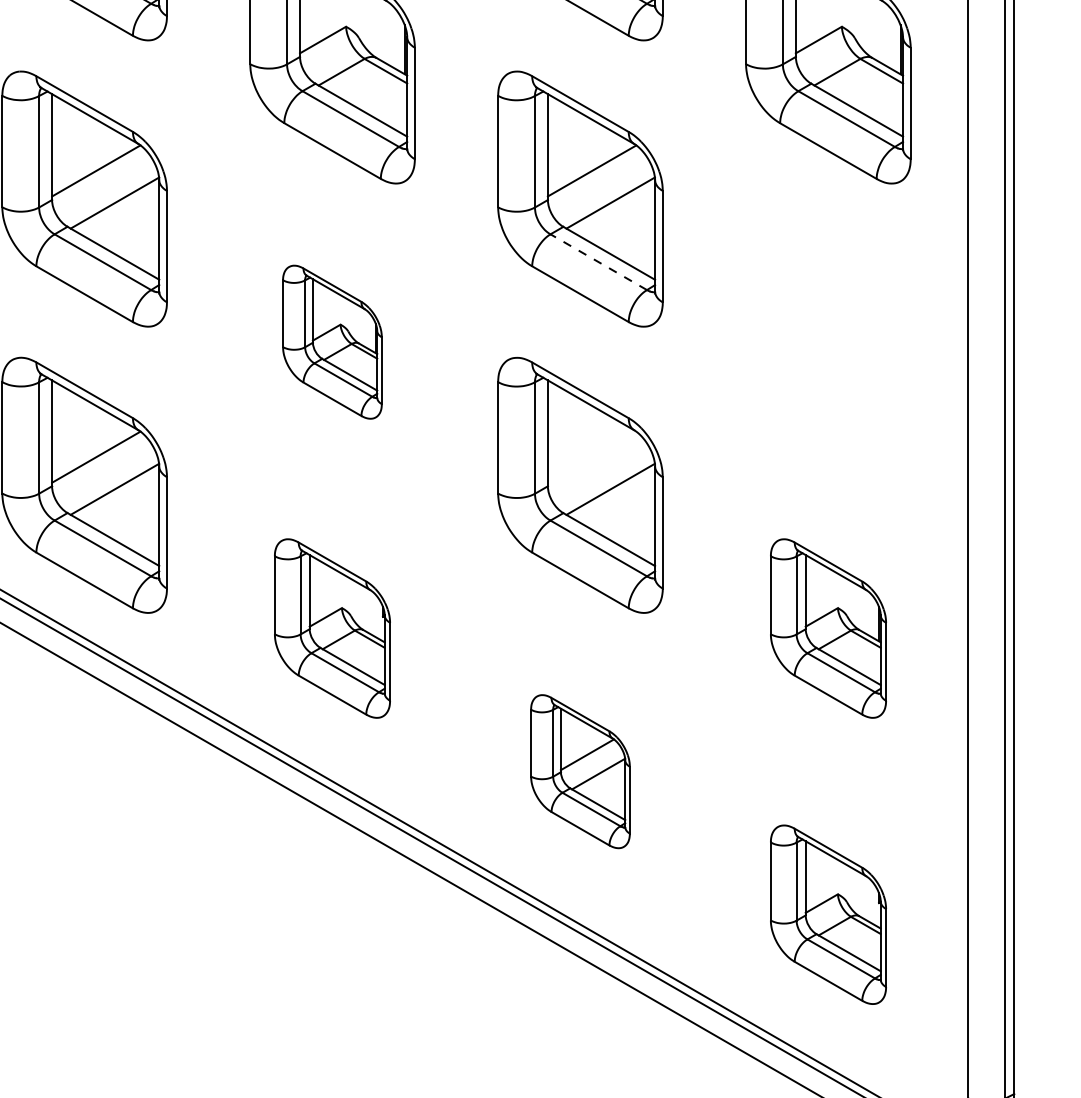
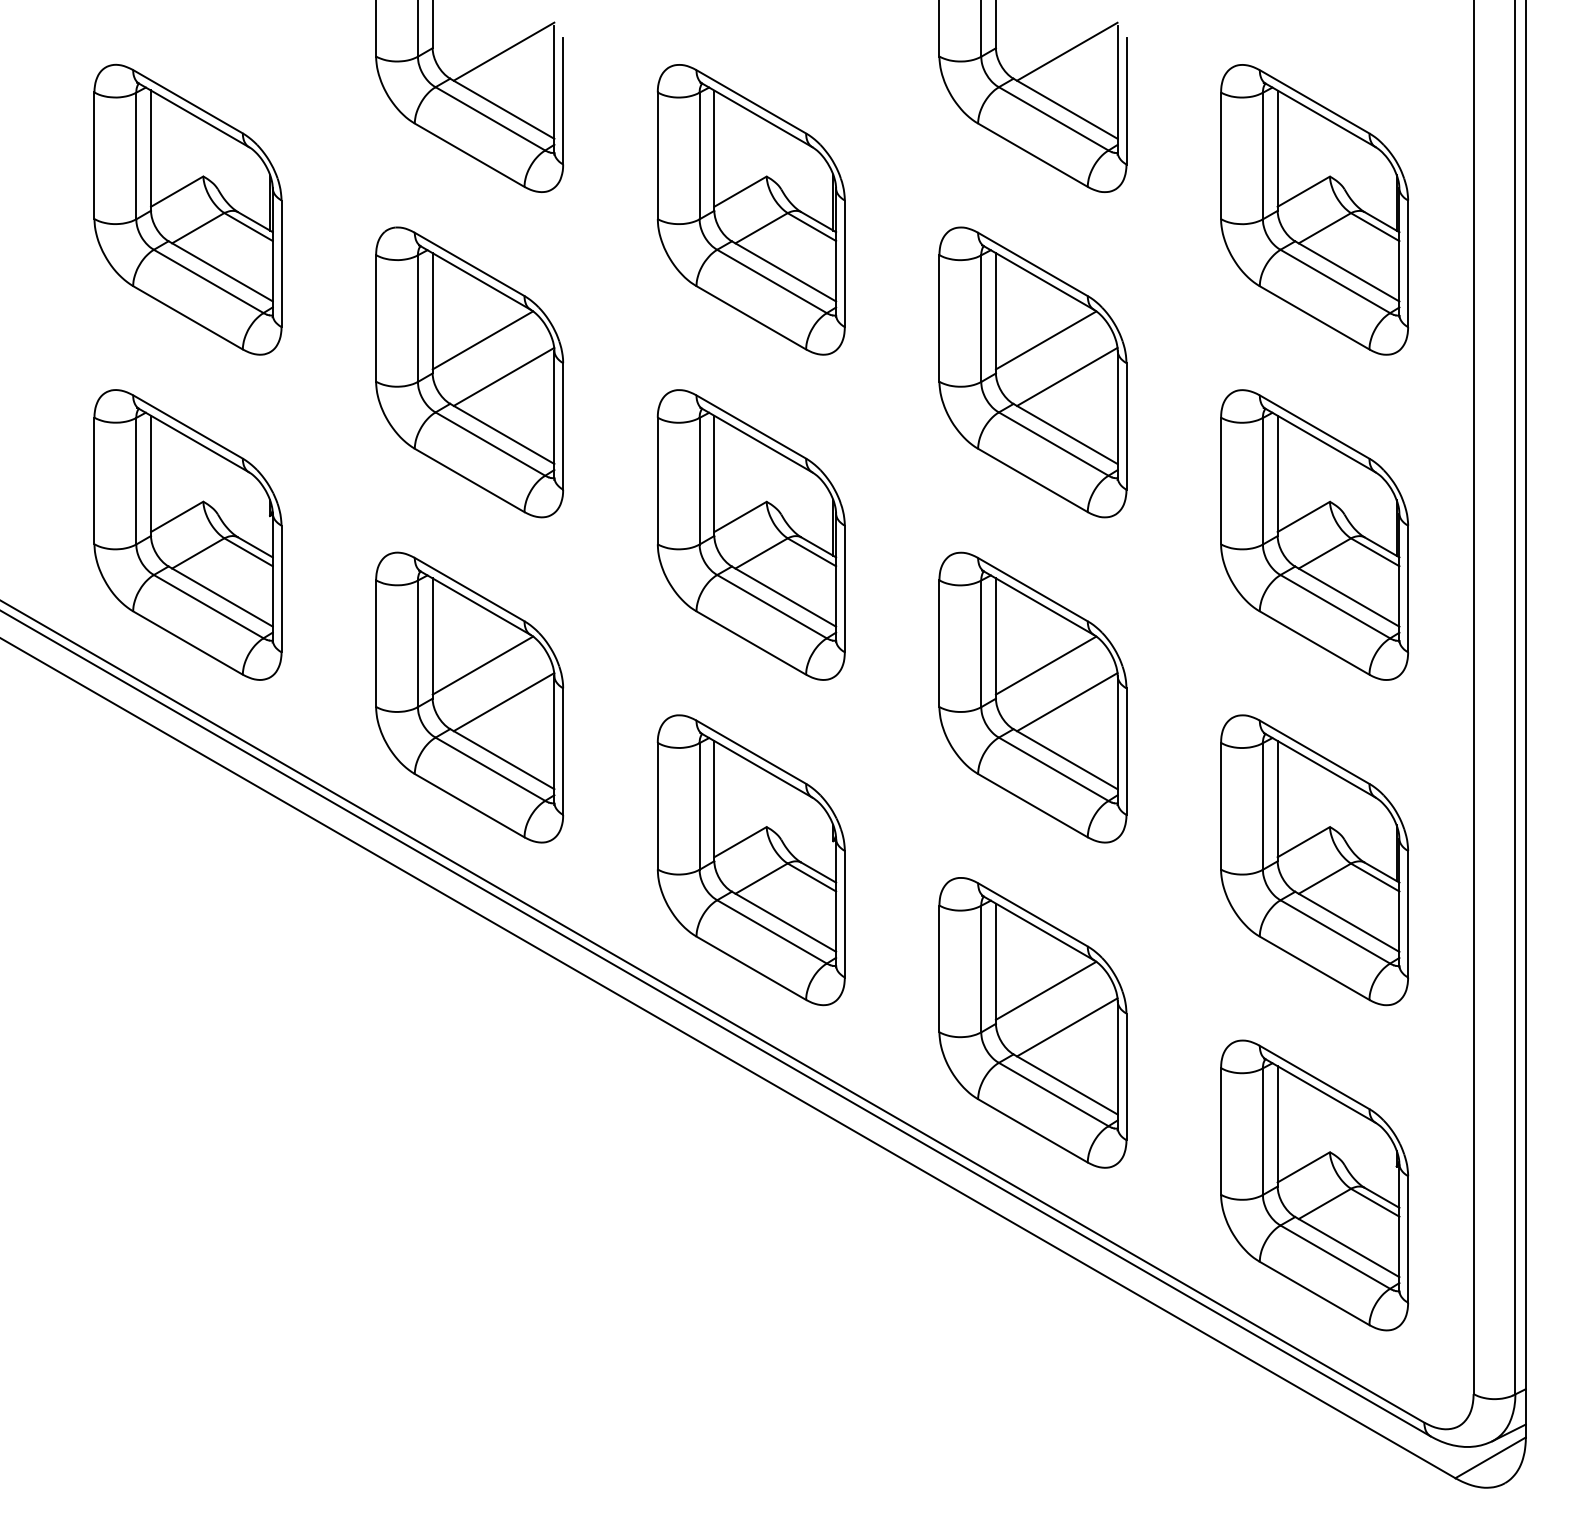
line: (598, 261) -> (1053, 443), dashed -> solid
part: (331, 341) -> (750, 534), size x1.67
part: (828, 341) -> (1314, 534), added
line: (591, 457) -> (1045, 665), added
part: (331, 628) -> (750, 860), size x1.43
part: (828, 628) -> (1314, 860), size x1.43
part: (580, 771) -> (1032, 1022), size x1.67
part: (828, 914) -> (1314, 1185), size x1.43

